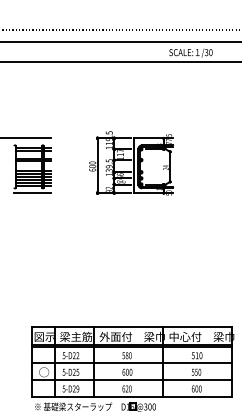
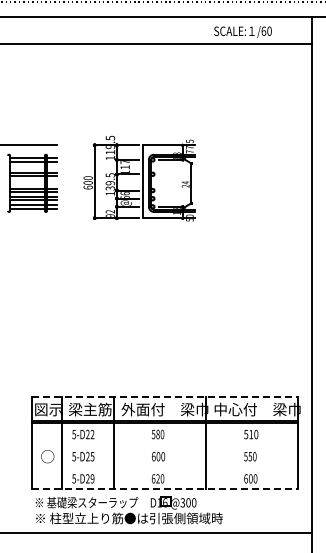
text: (206, 51) -> (263, 30), /30 -> /60
part: (131, 163) -> (139, 178), moved
line: (32, 193) -> (32, 218), removed
line: (132, 327) -> (165, 396), solid -> dashed
line: (132, 363) -> (165, 444), removed
line: (132, 379) -> (165, 466), removed
line: (132, 396) -> (165, 489), solid -> dashed

